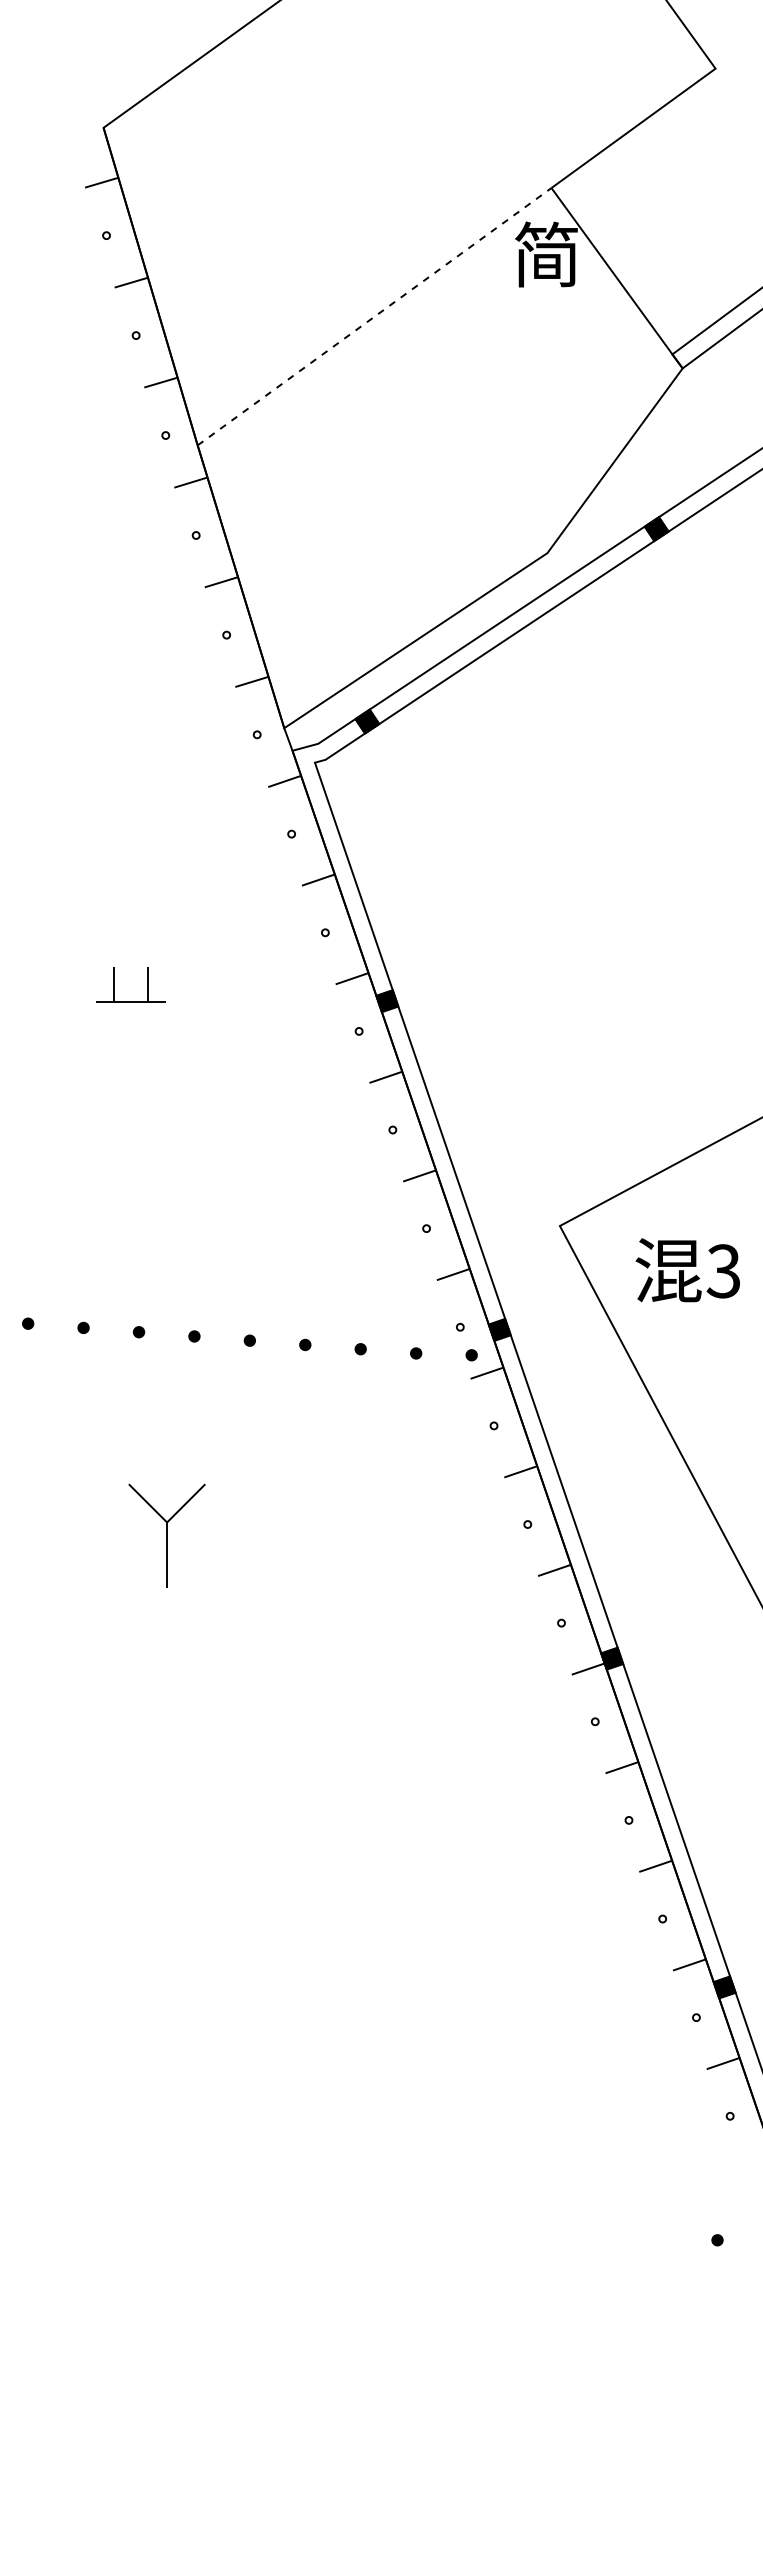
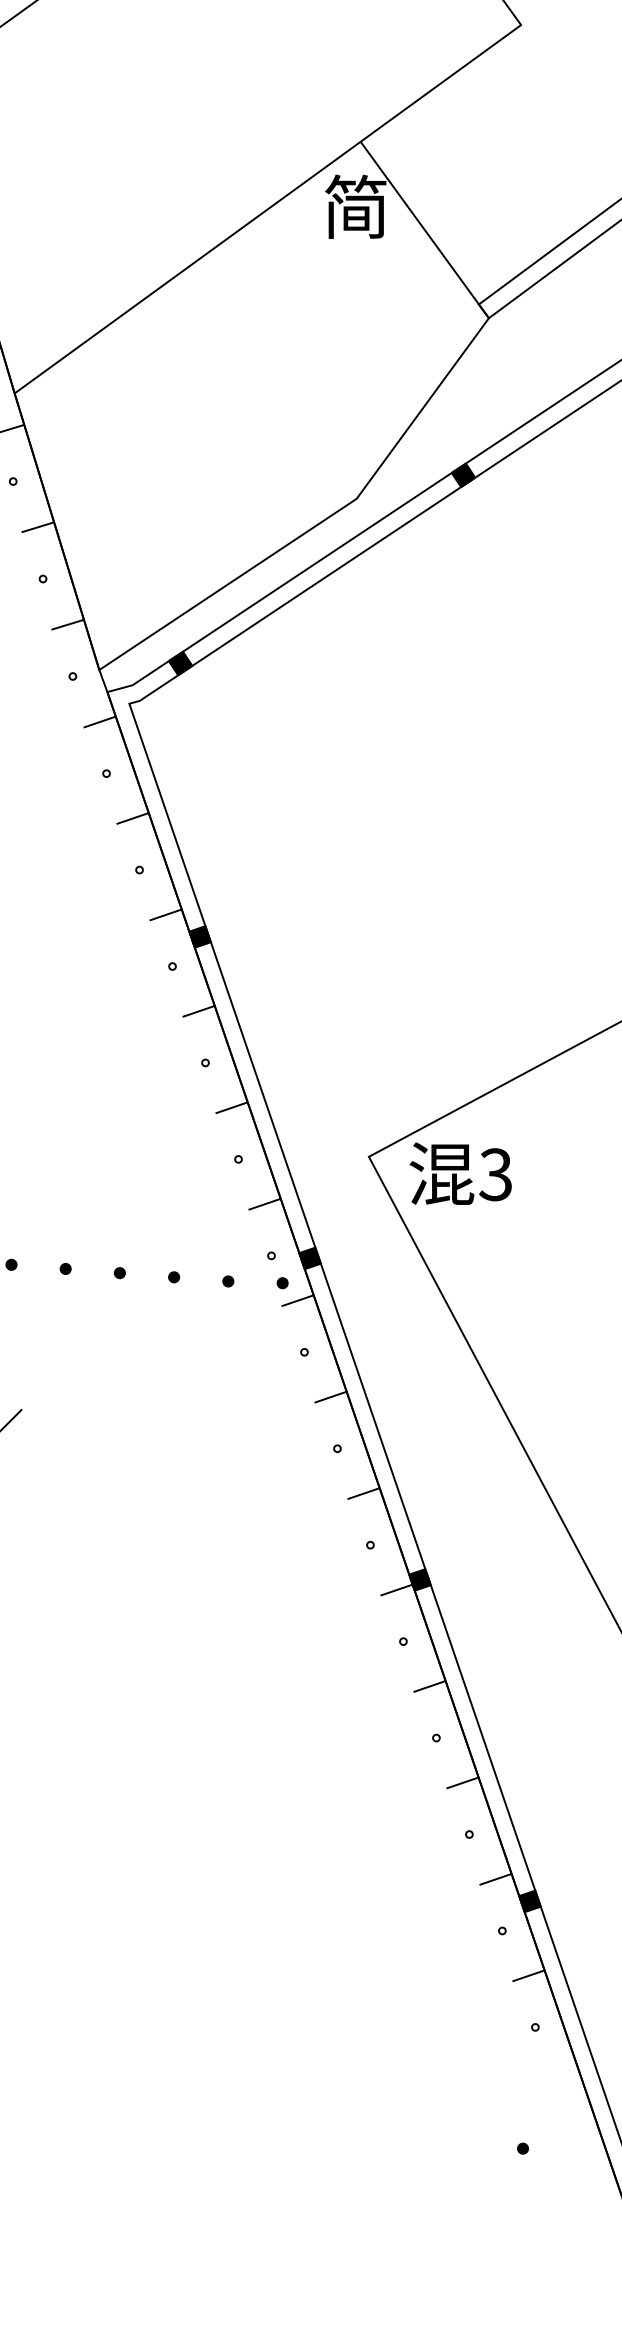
line: (374, 316) -> (187, 267), dashed -> solid
text: (687, 1270) -> (460, 1173), moved

